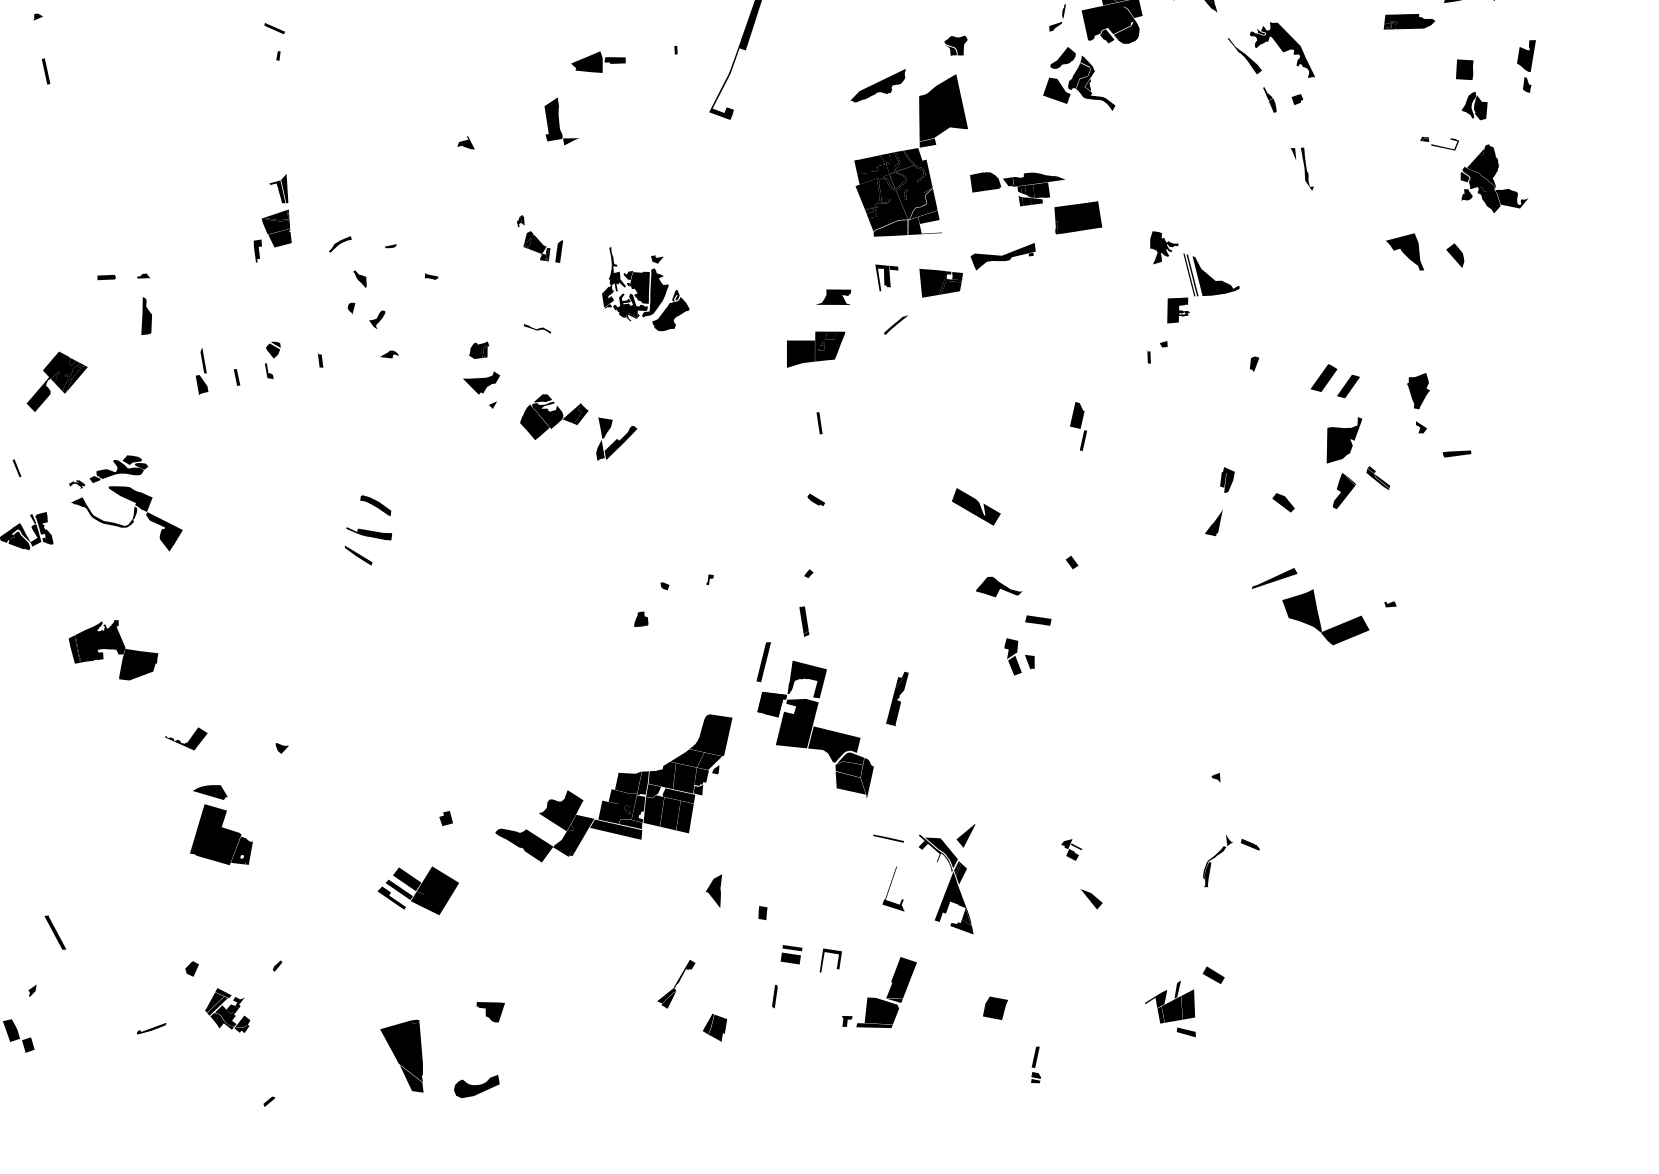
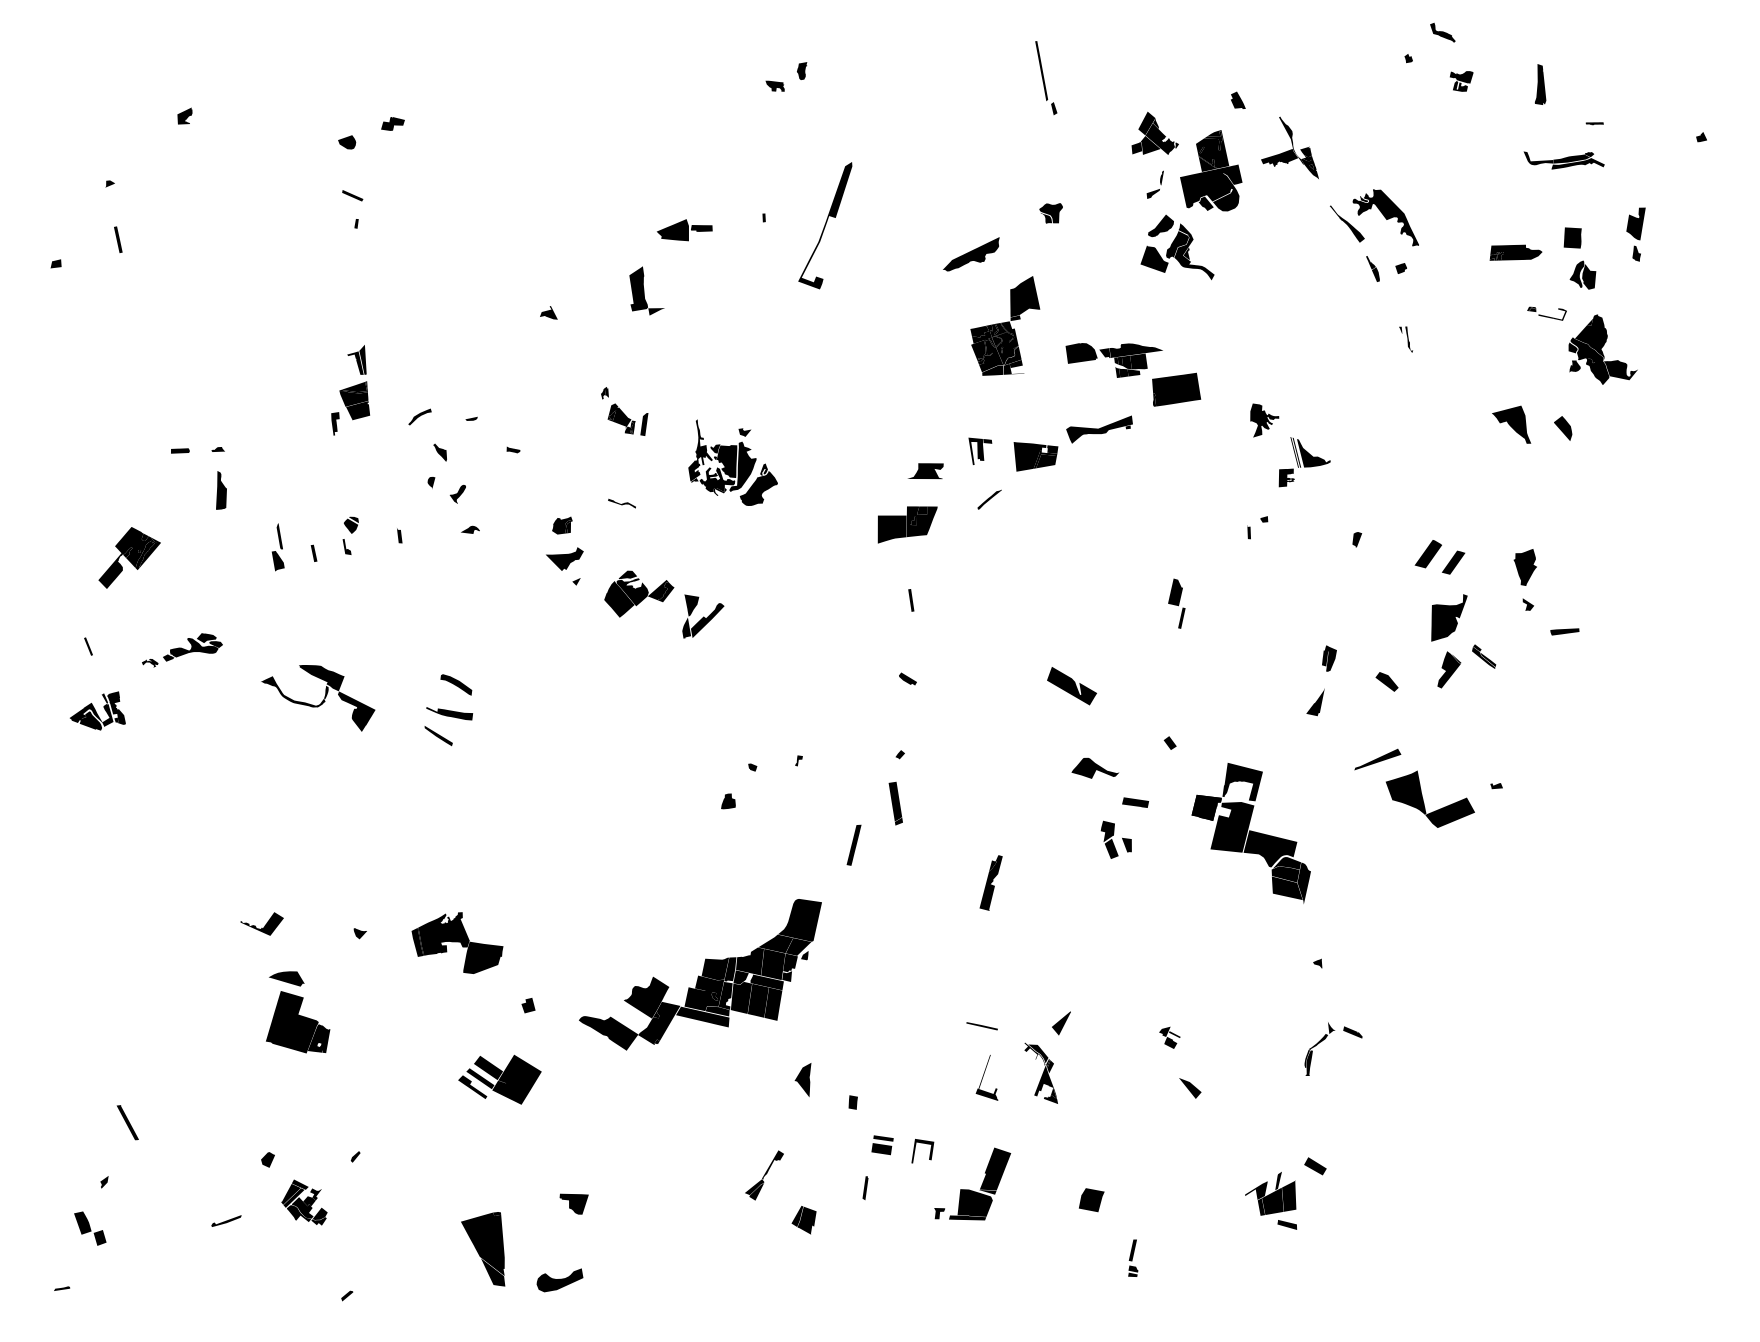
part: (1408, 21) -> (1515, 252), moved
part: (911, 155) -> (1005, 325), size x0.6
part: (1301, 168) -> (1405, 339), size x0.6
part: (1203, 287) -> (1304, 461), size x0.7
part: (127, 518) -> (318, 698), moved
part: (804, 621) -> (895, 803), size x1.4
part: (113, 649) -> (457, 942), moved
part: (814, 729) -> (1250, 833), moved
part: (946, 884) -> (1041, 1073), size x0.6

